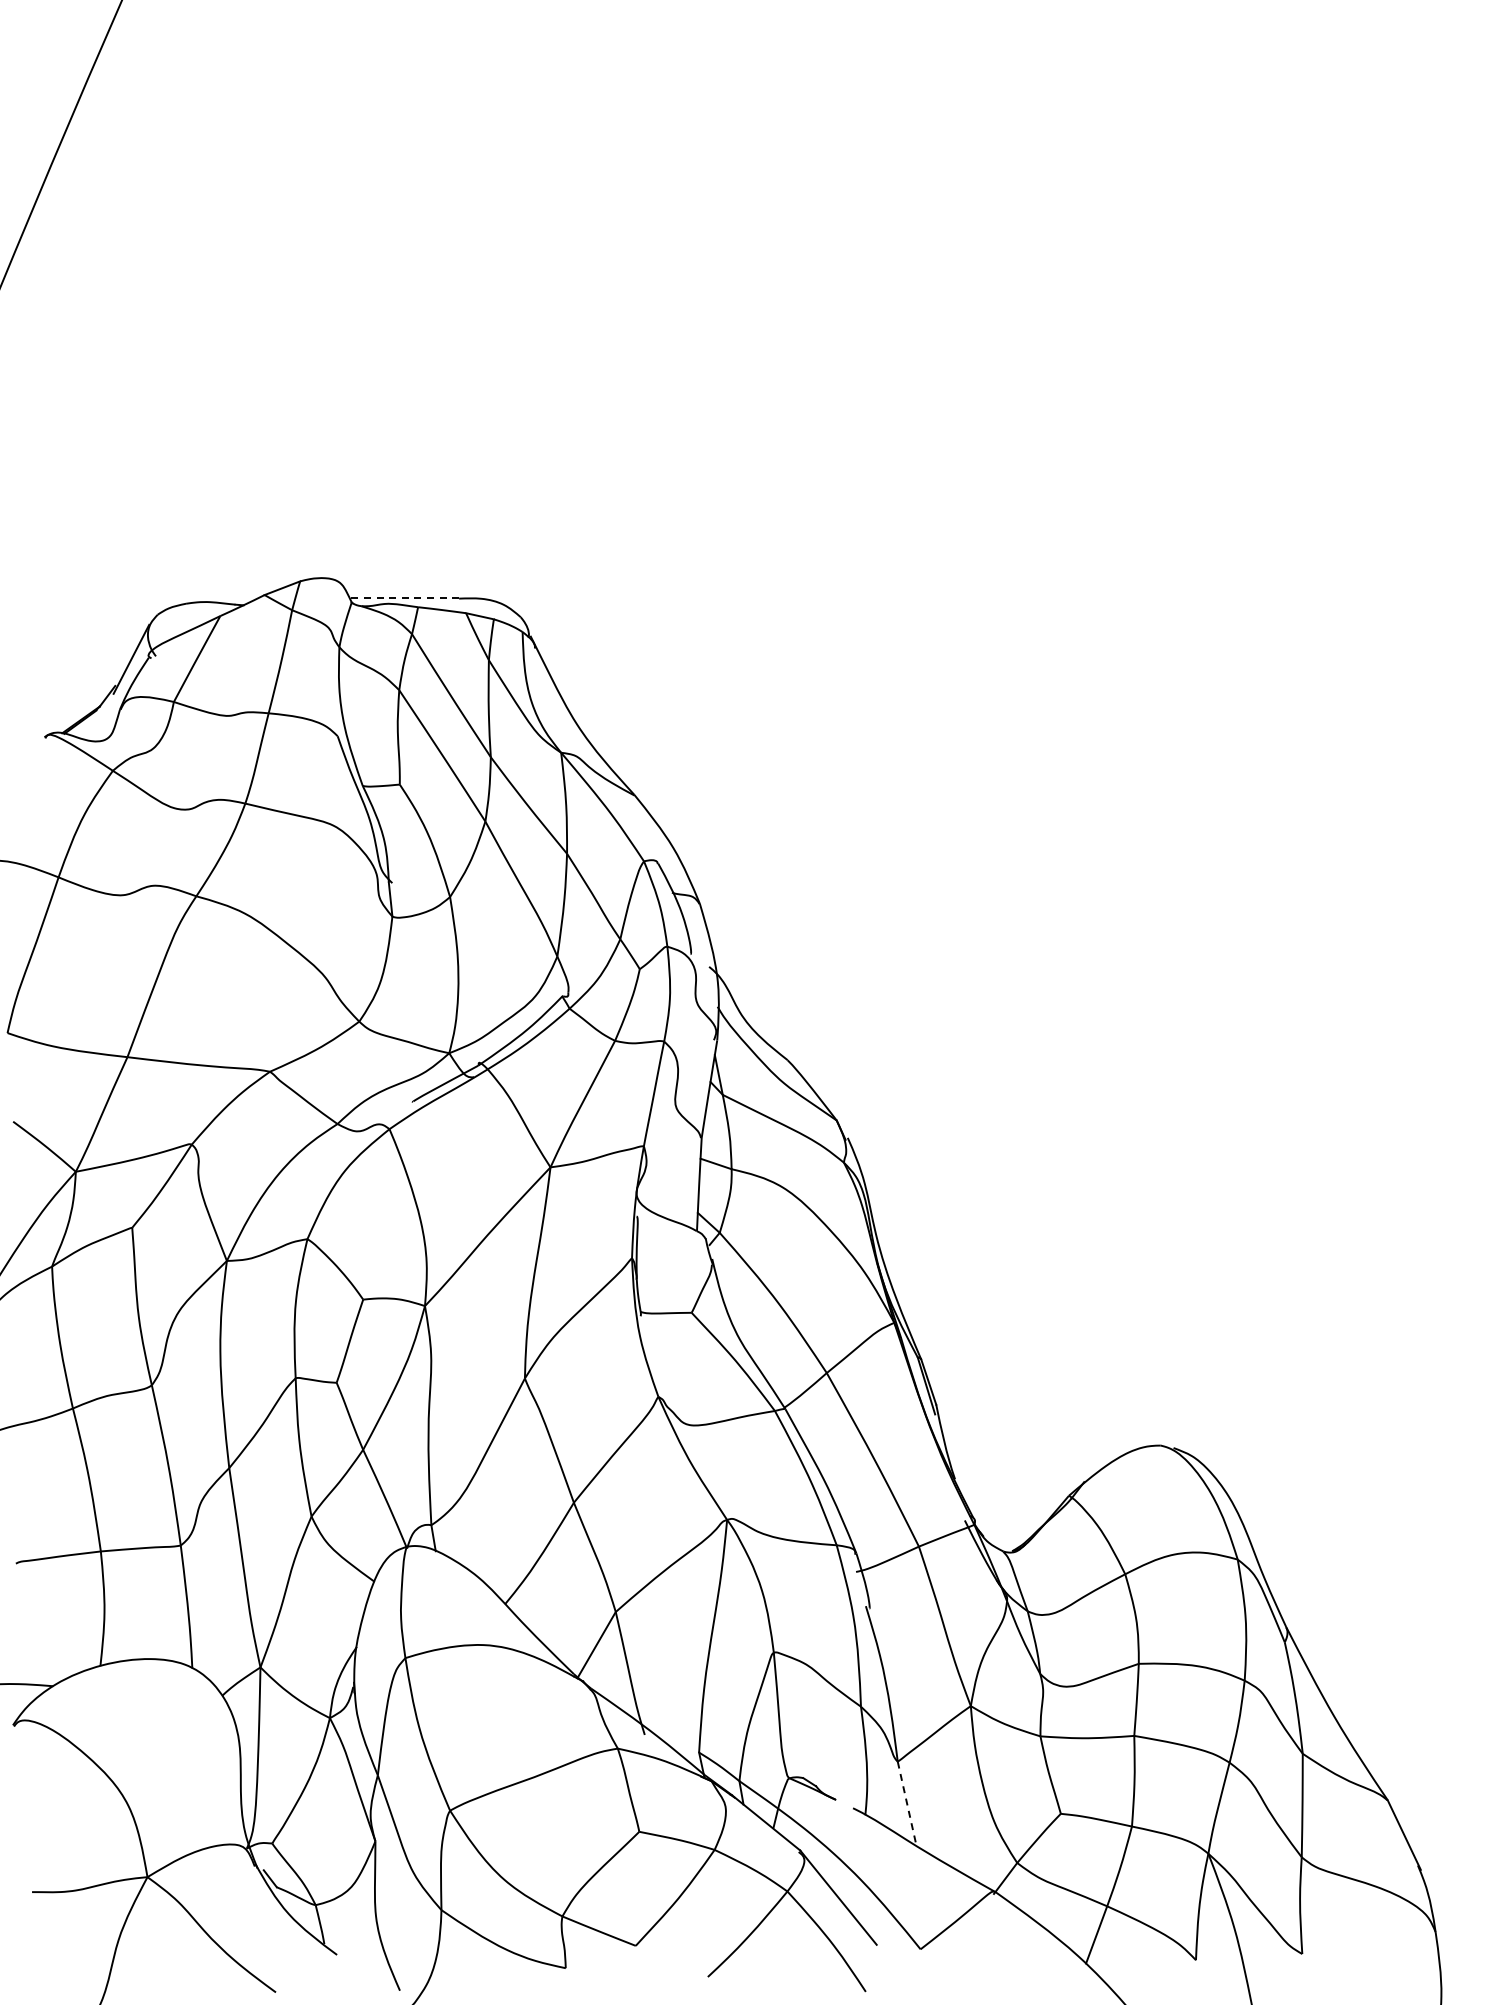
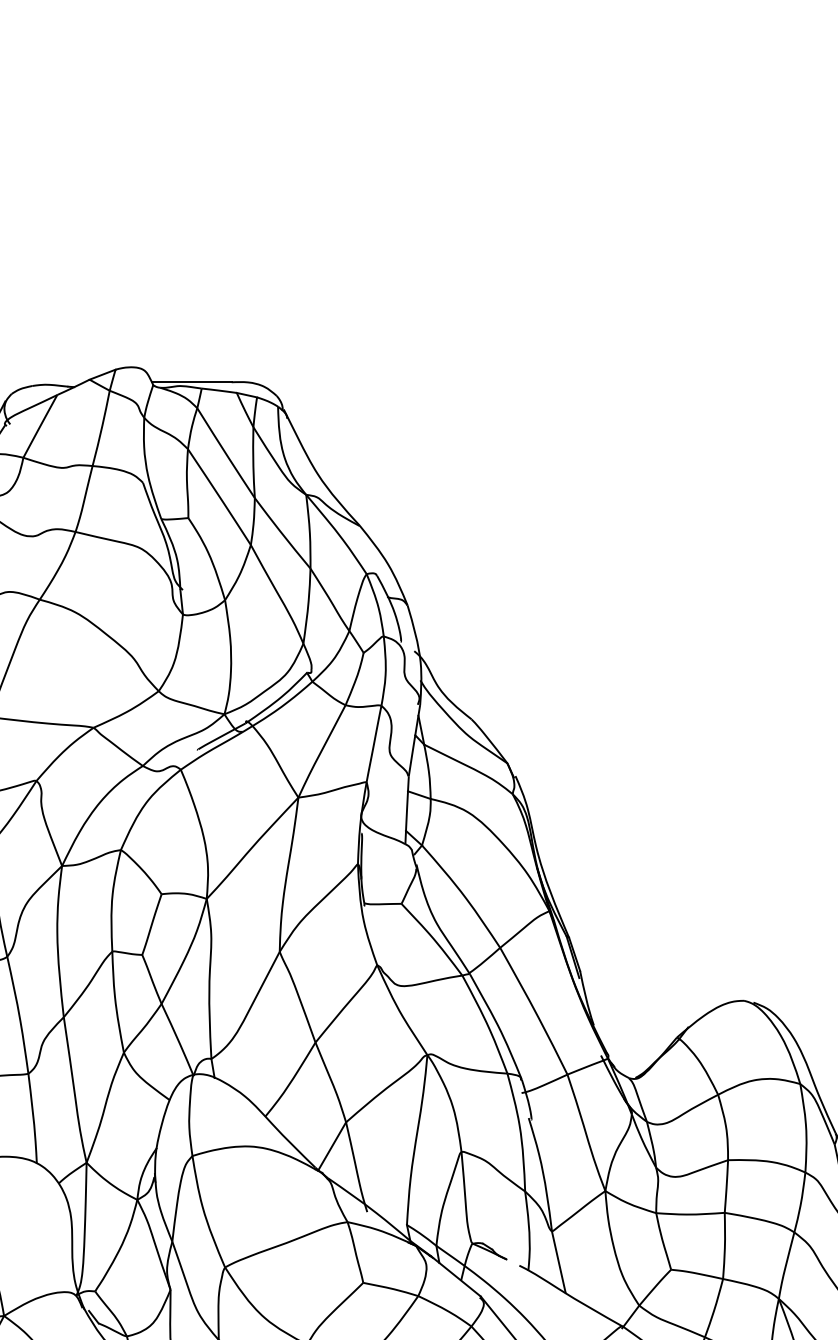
line: (404, 597) -> (191, 381), dashed -> solid
line: (907, 1804) -> (559, 1262), dashed -> solid

